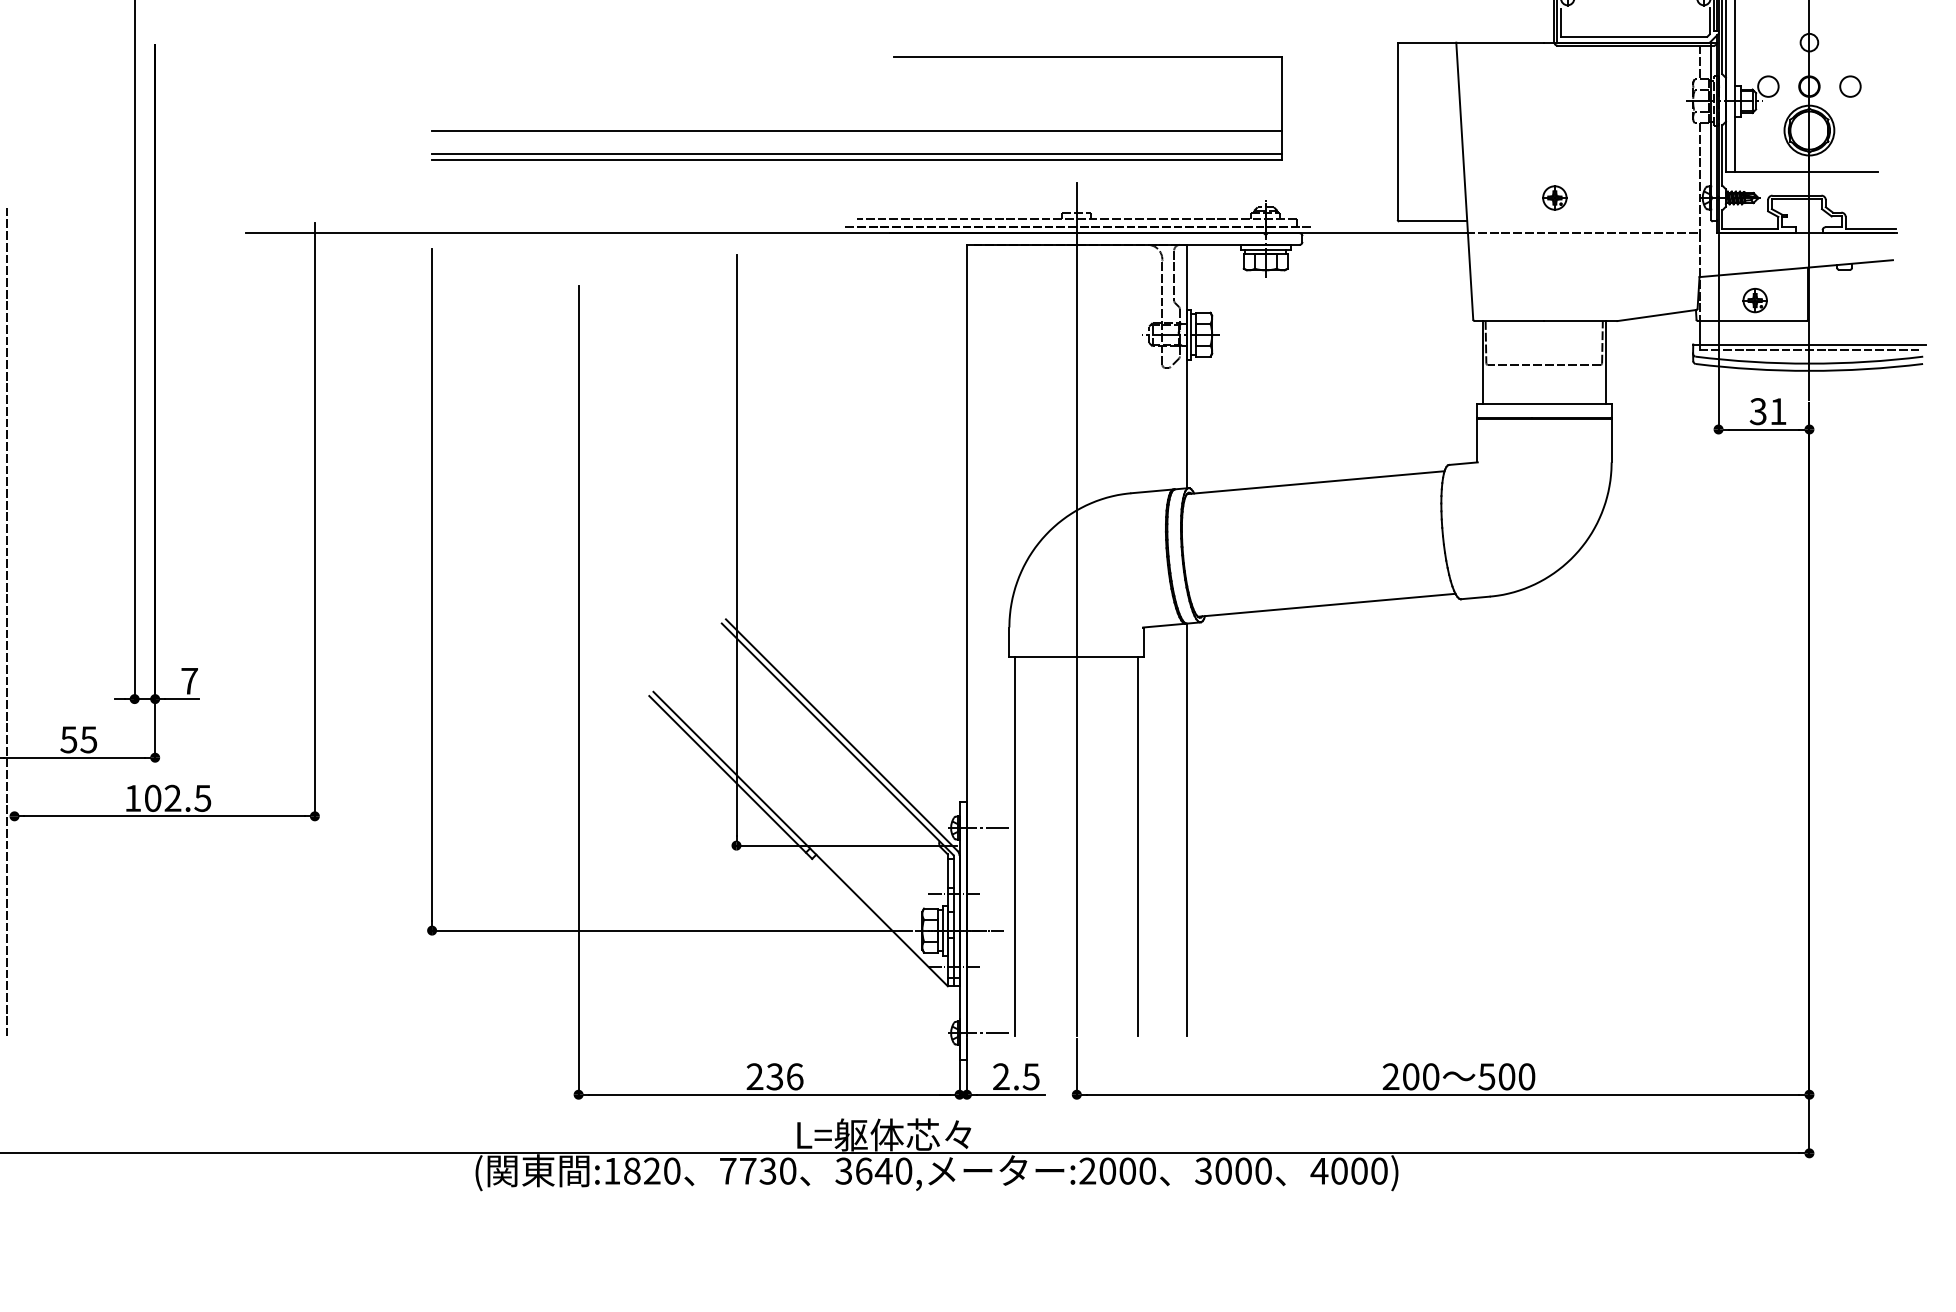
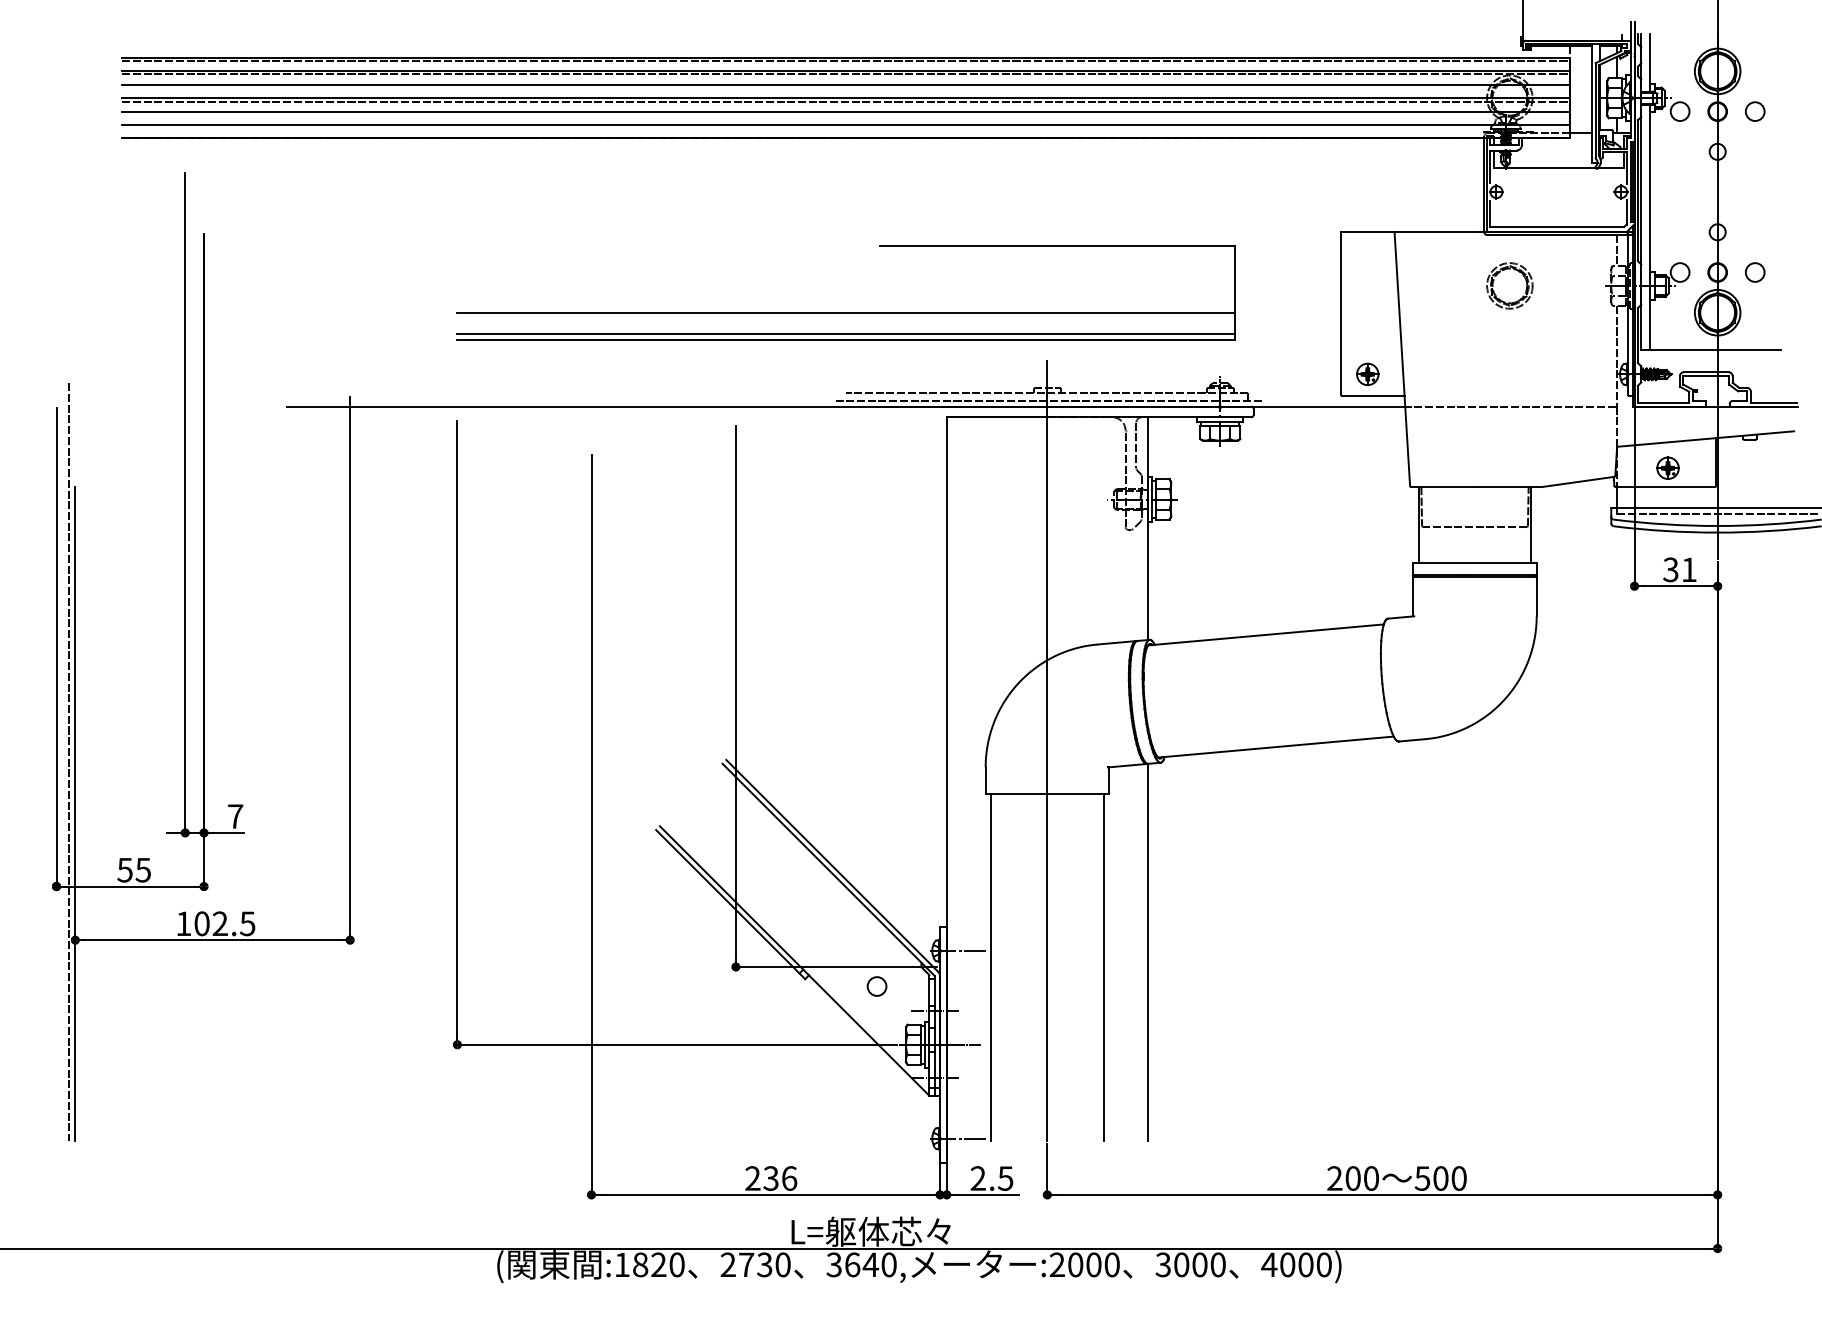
part: (1569, 88) -> (1498, 274), added
part: (1554, 196) -> (1367, 373), moved
line: (14, 678) -> (75, 814), added
circle: (890, 866) -> (876, 986), added
text: (727, 1170) -> (727, 1264), 7730 -> 2730

